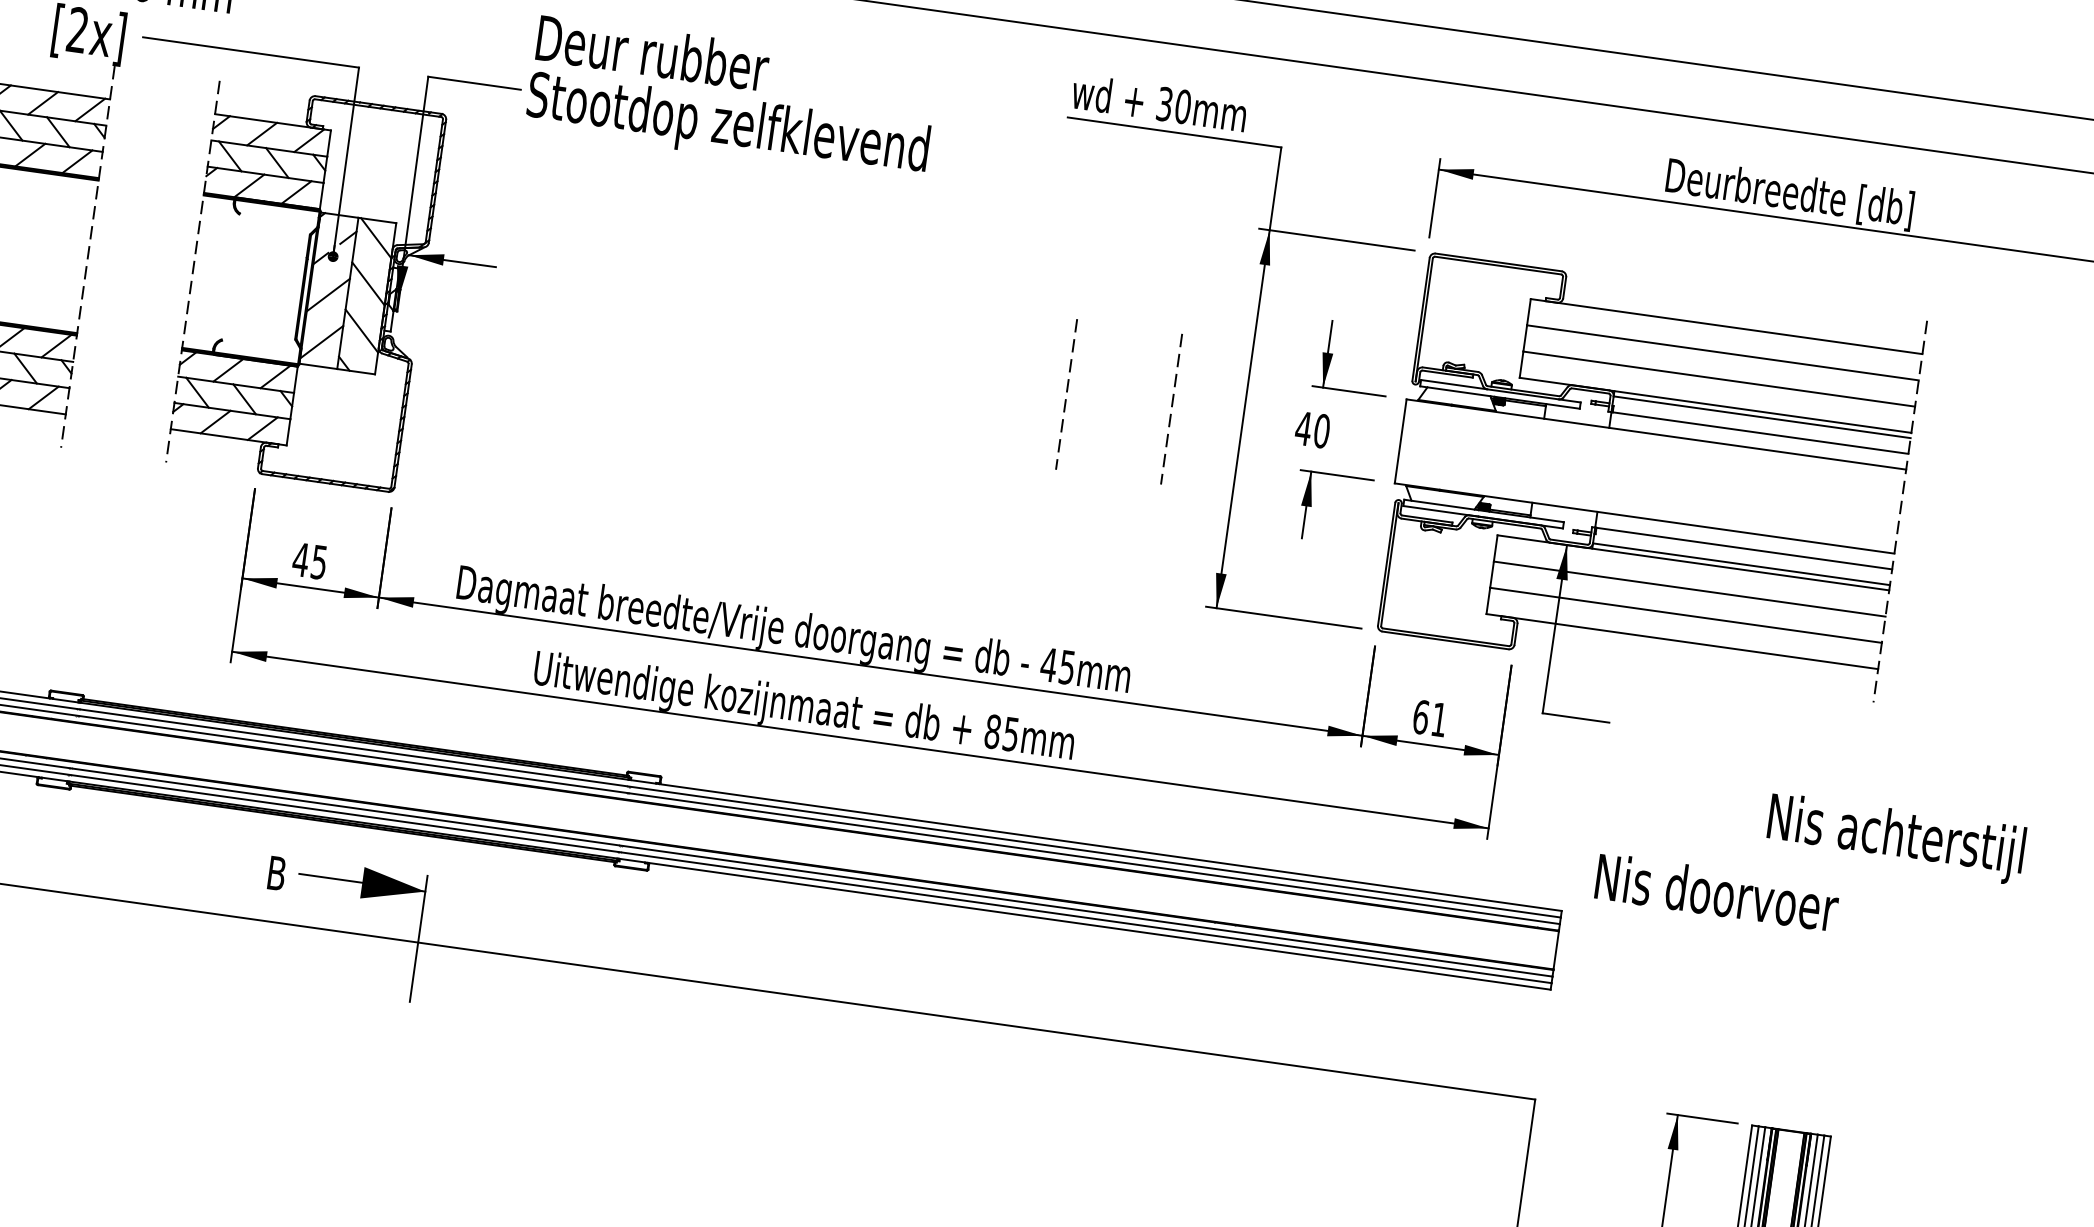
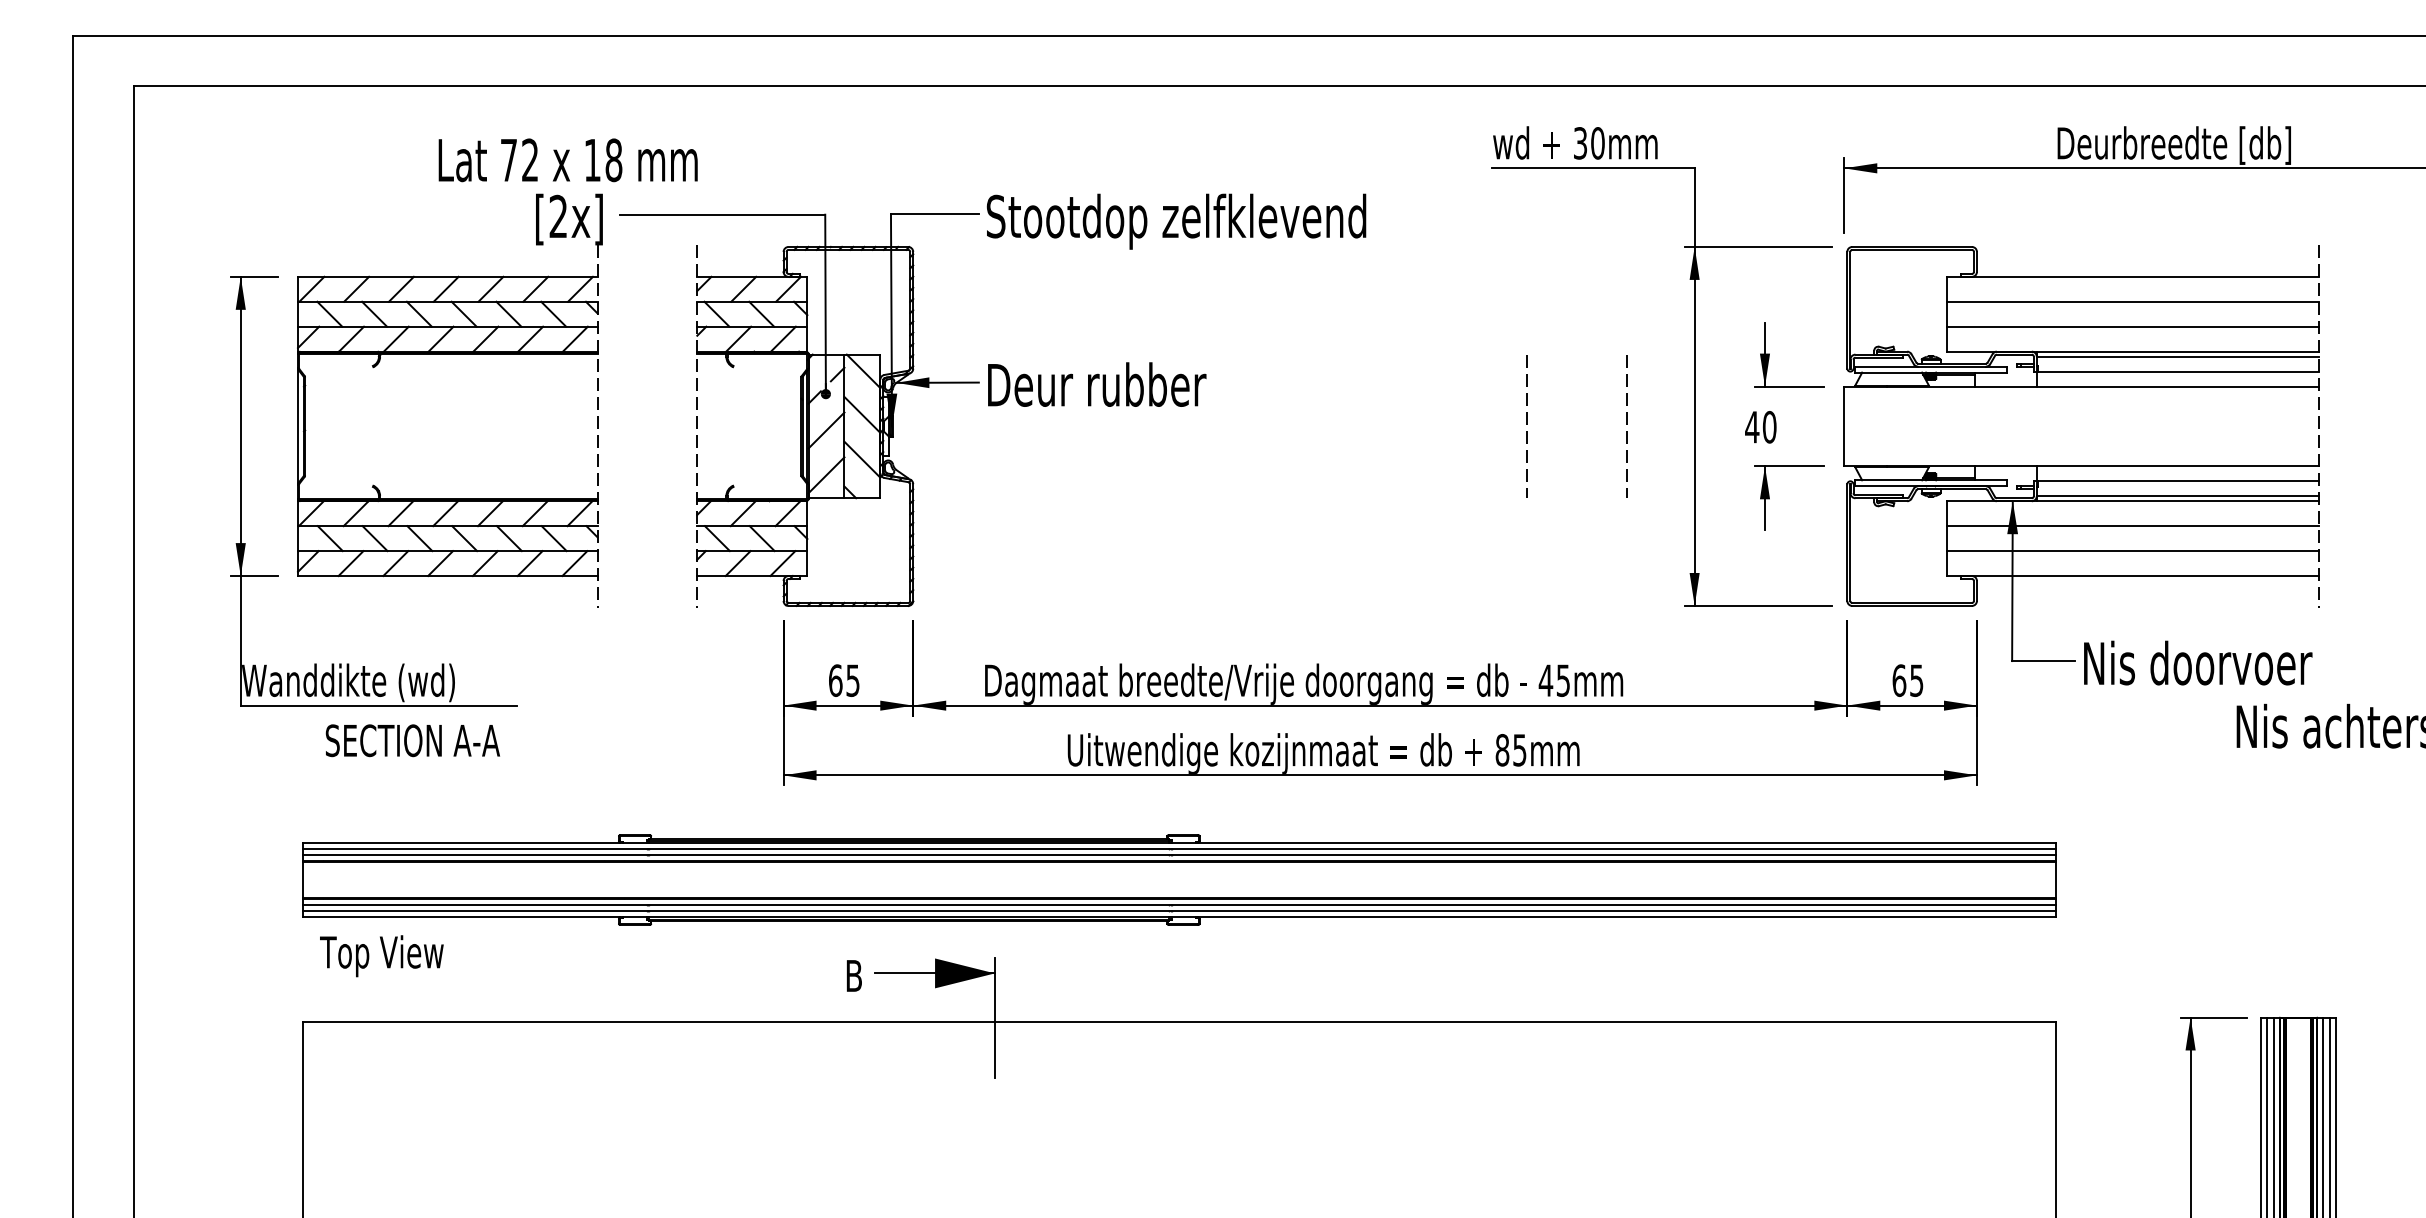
text: (653, 52) -> (1097, 384), moved
text: (300, 559) -> (835, 680), 45 -> 65
text: (1439, 719) -> (1916, 680), 61 -> 65
text: (1717, 891) -> (2198, 662), moved

